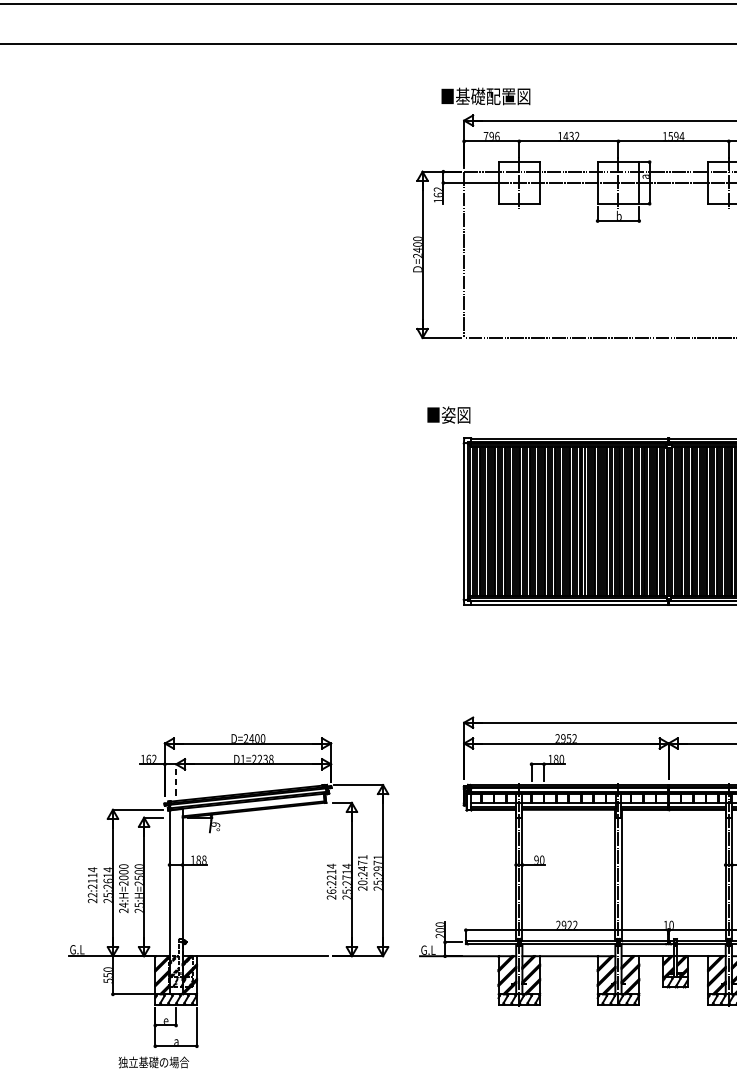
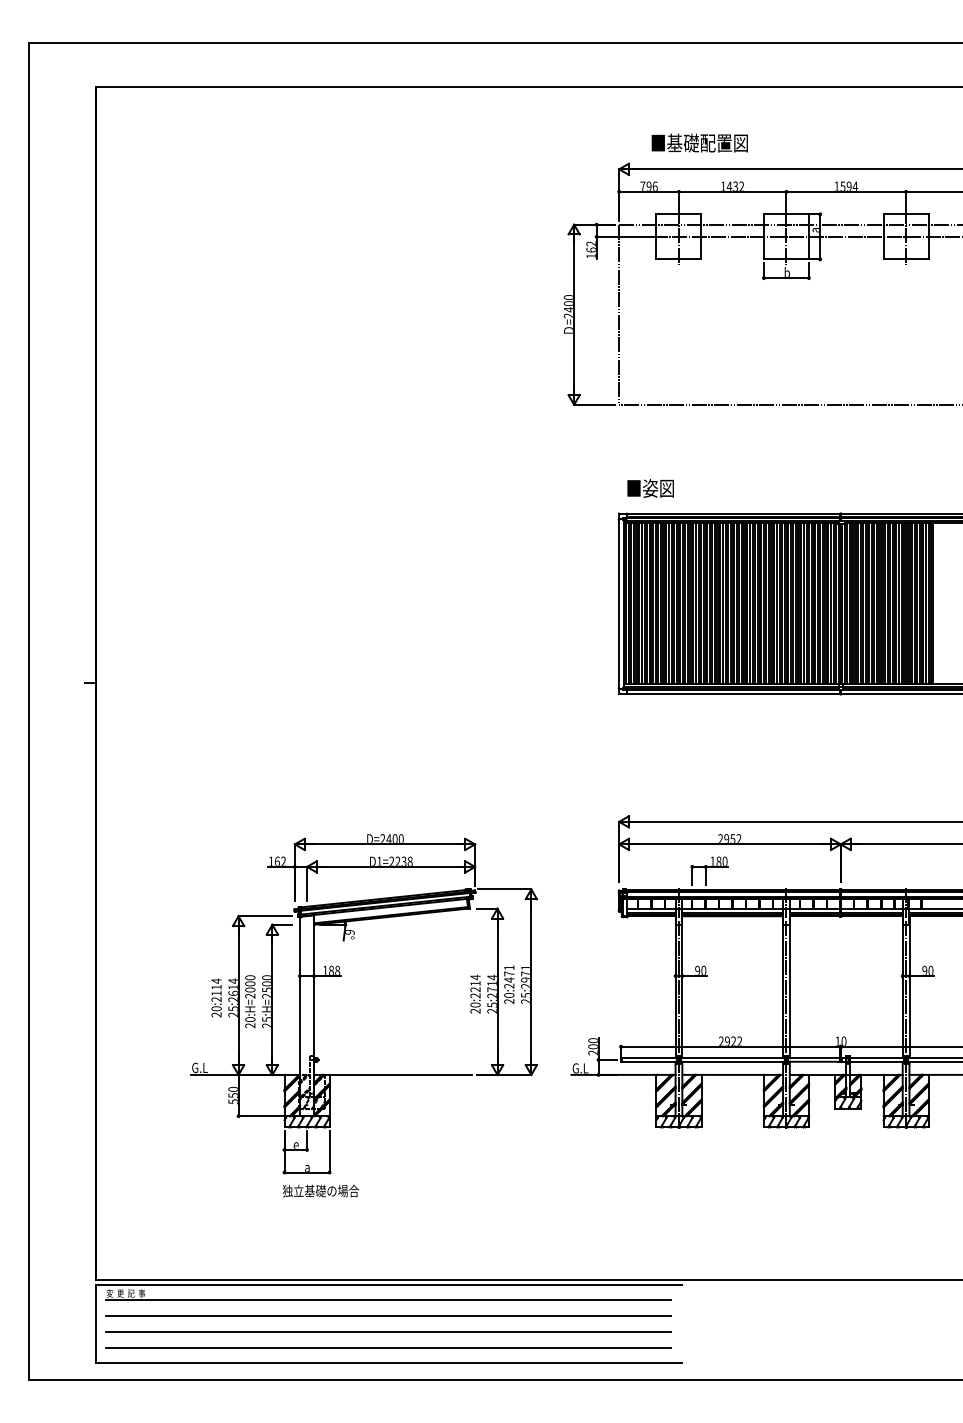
text: (485, 95) -> (699, 142), moved
text: (448, 415) -> (650, 488), moved
line: (176, 779) -> (307, 883), dashed -> solid
text: (331, 891) -> (475, 1004), 26:2214 -> 20:2214
text: (92, 894) -> (216, 1008), 22:2114 -> 20:2114
text: (123, 905) -> (250, 1019), 24:H=2000 -> 20:H=2000
text: (153, 1061) -> (320, 1190), moved

